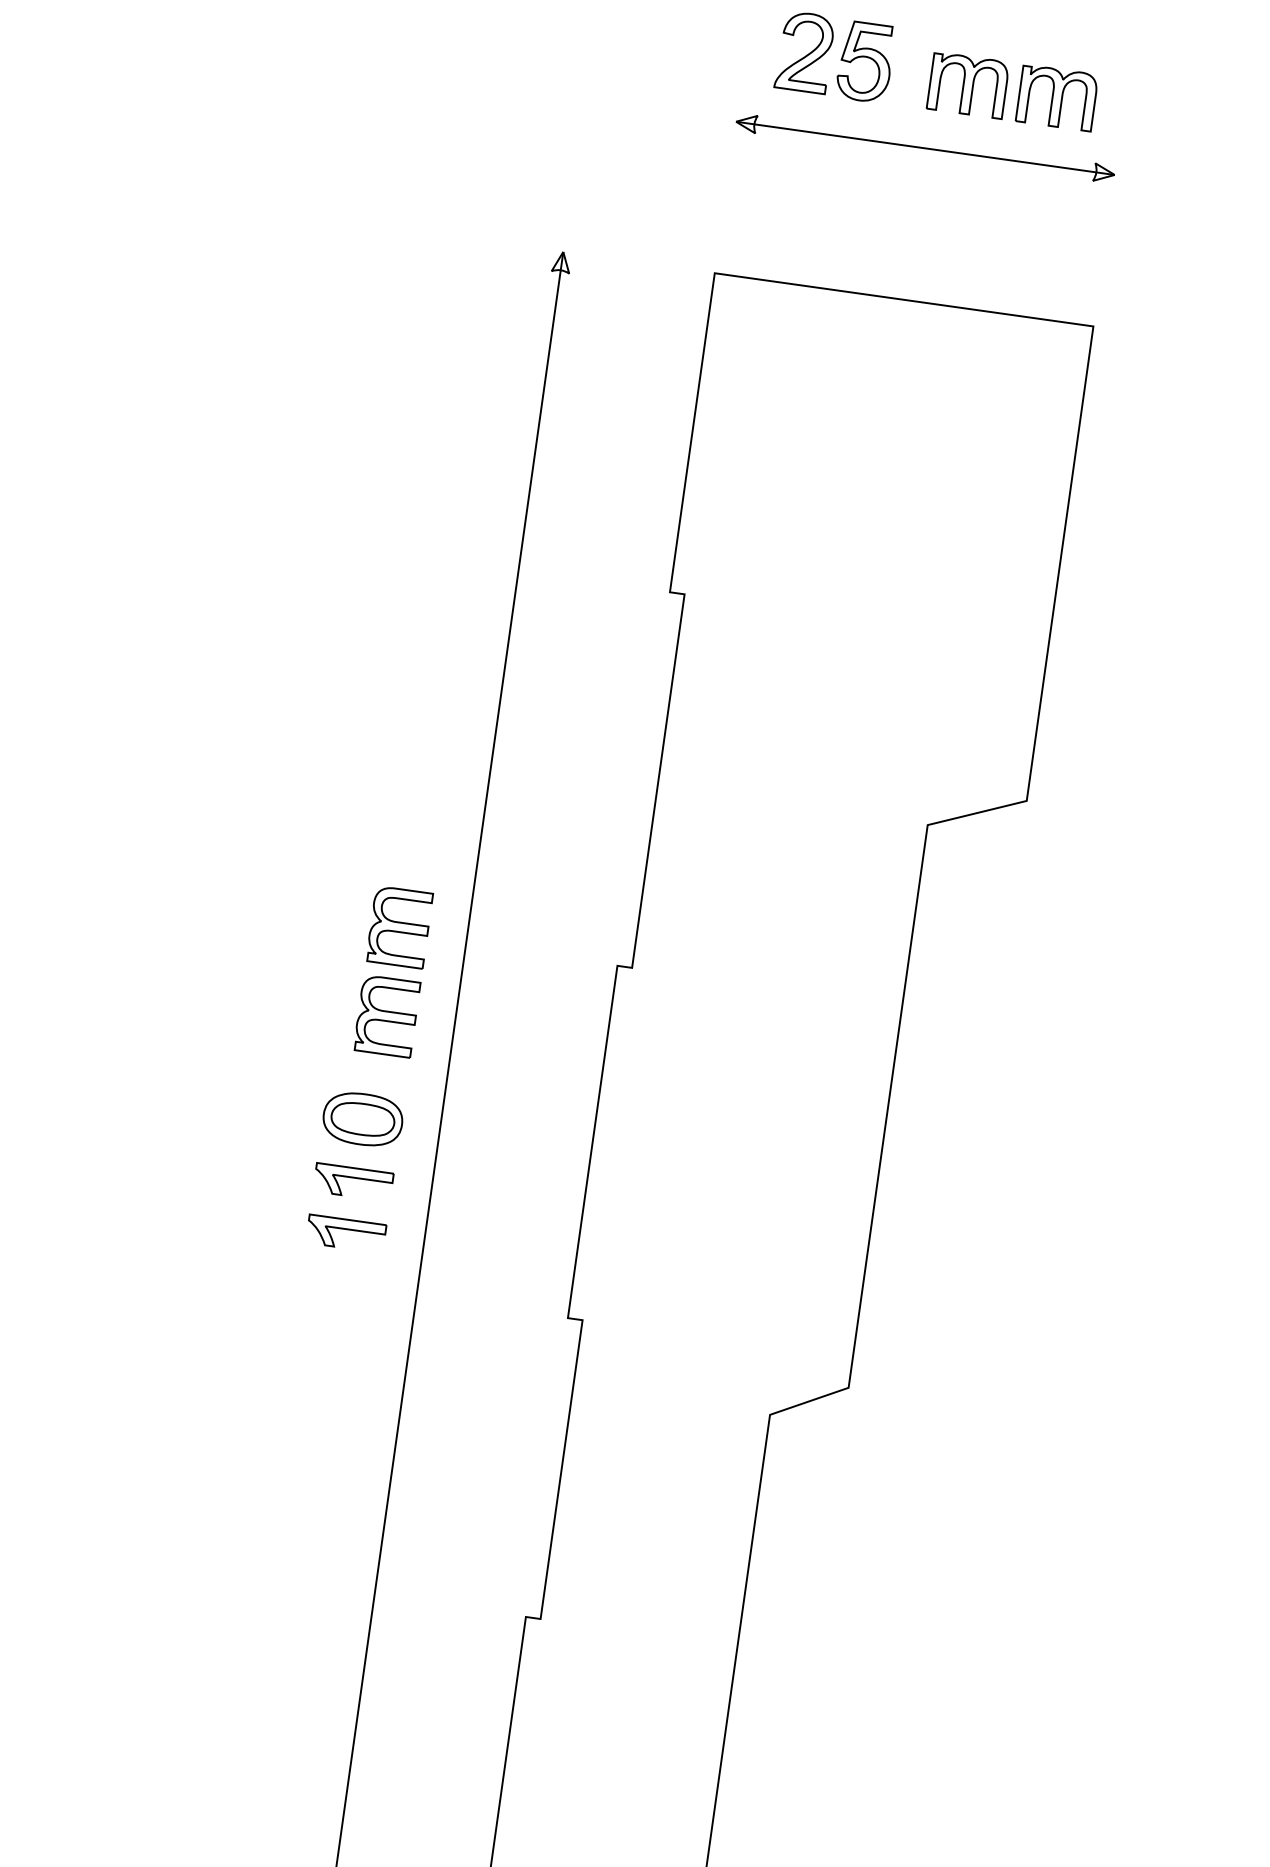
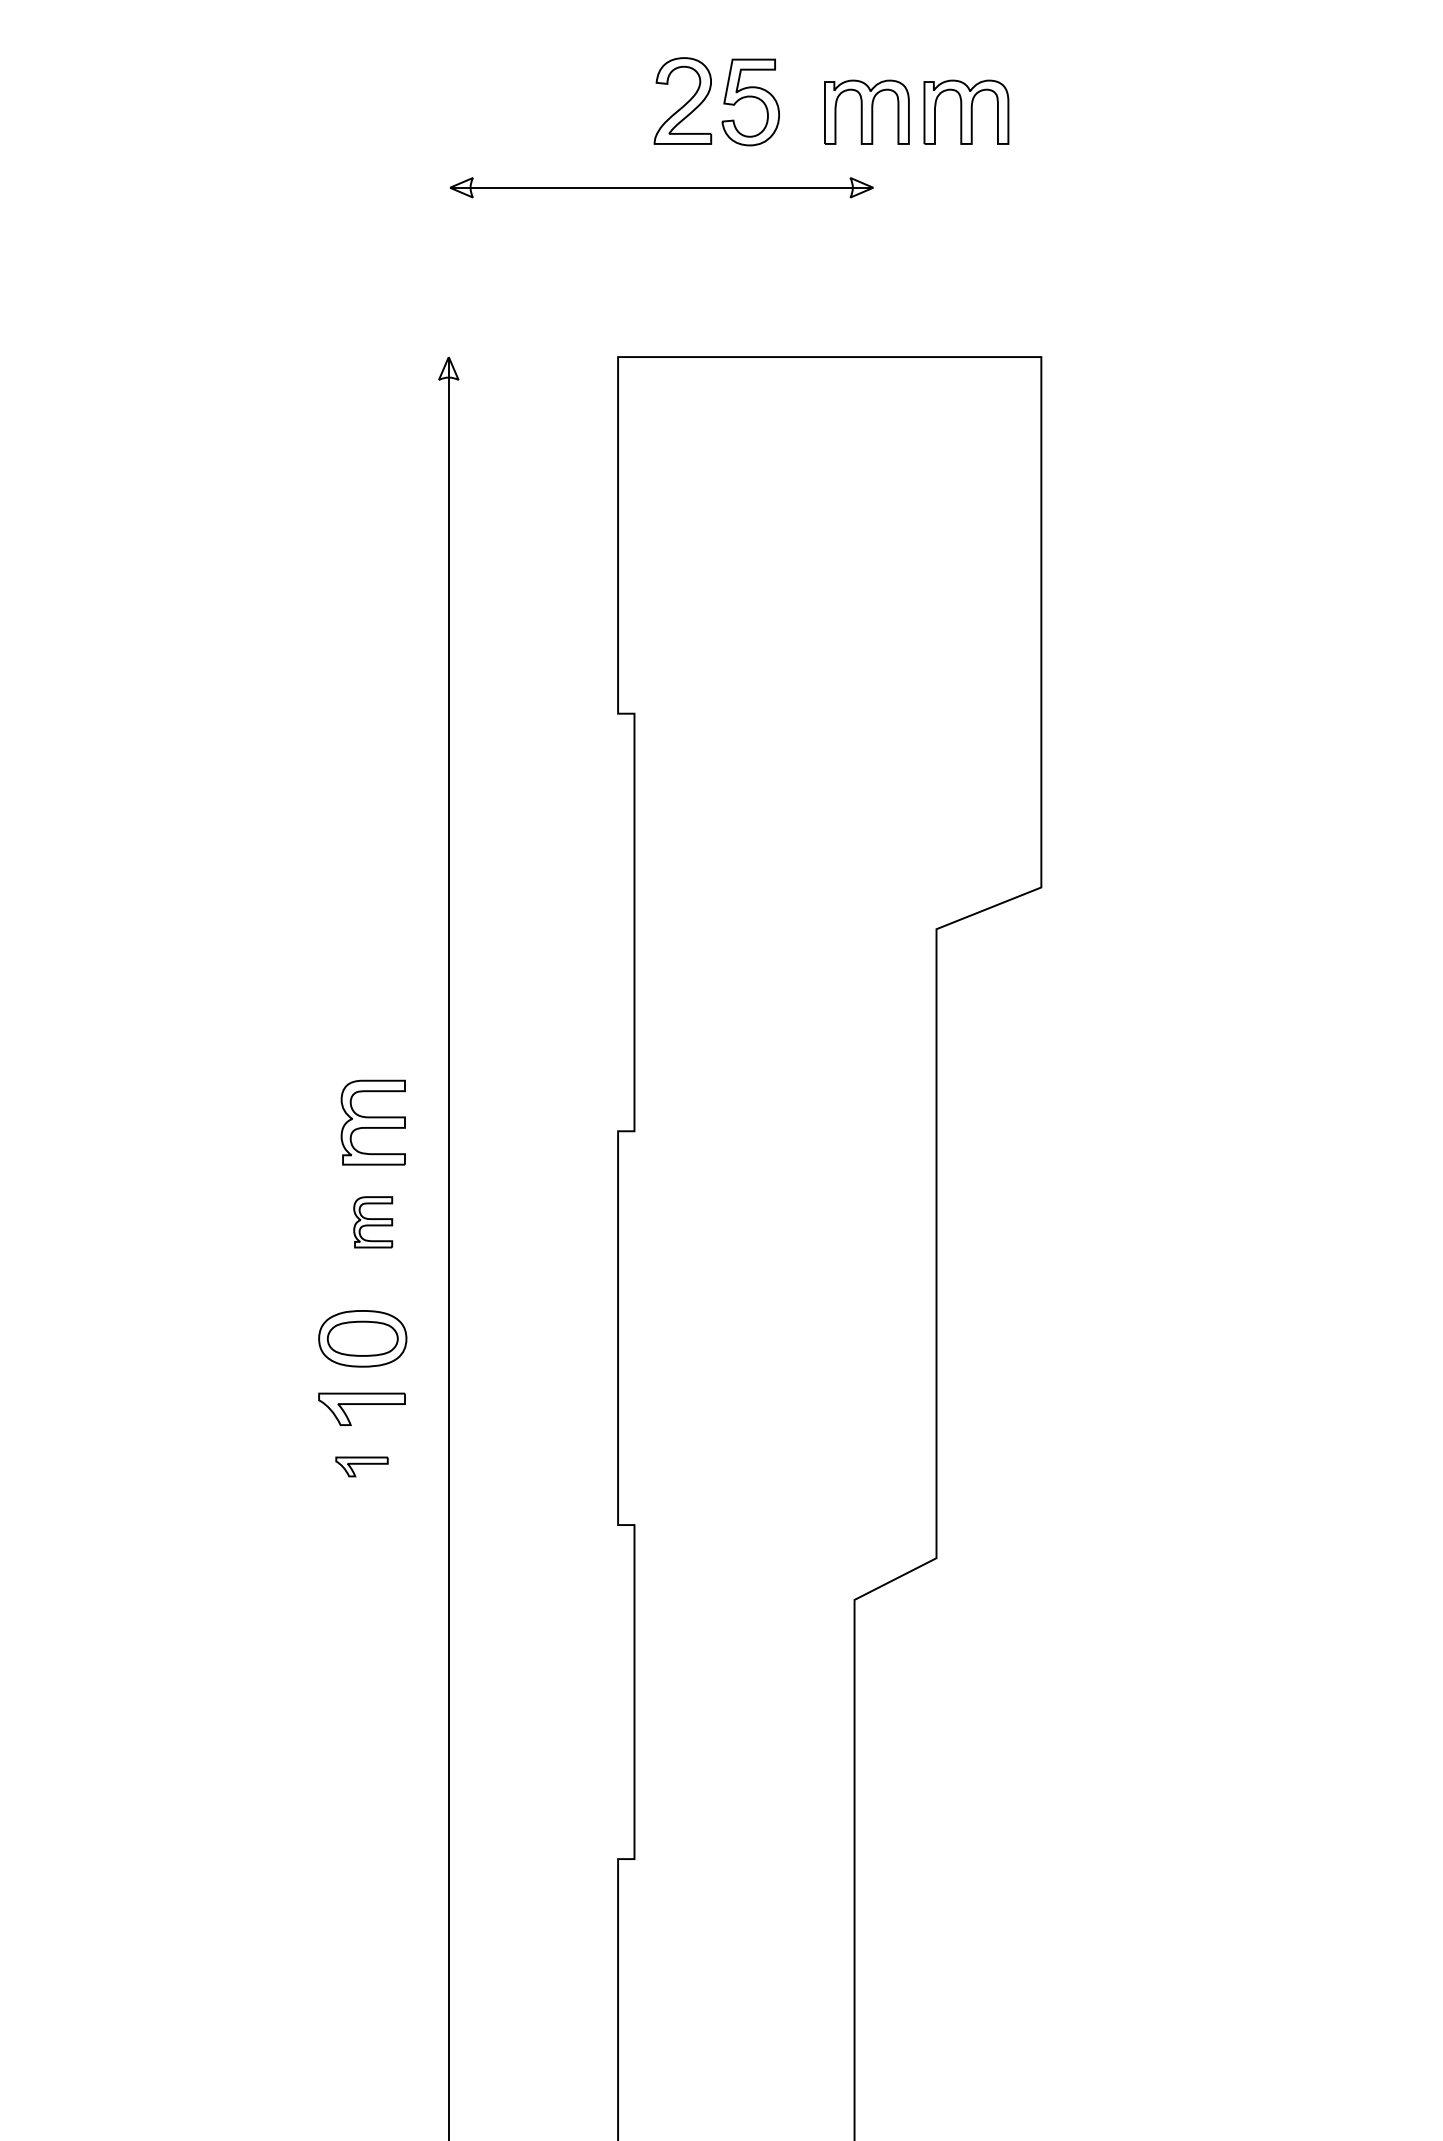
part: (925, 148) -> (661, 187), moved
part: (386, 1016) -> (372, 1222), size x0.6
part: (345, 1233) -> (361, 1466), size x0.6

